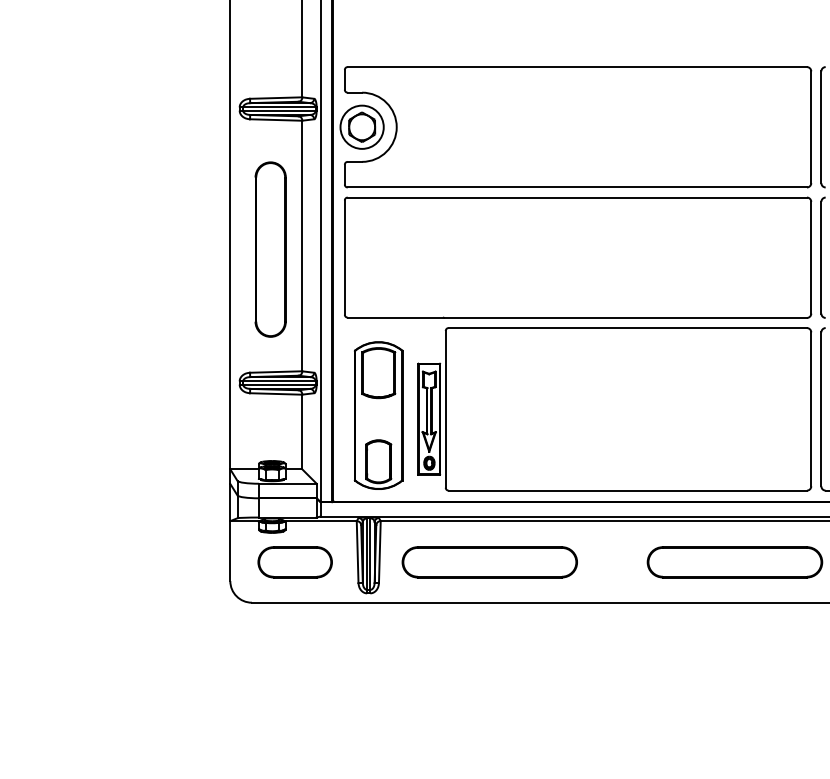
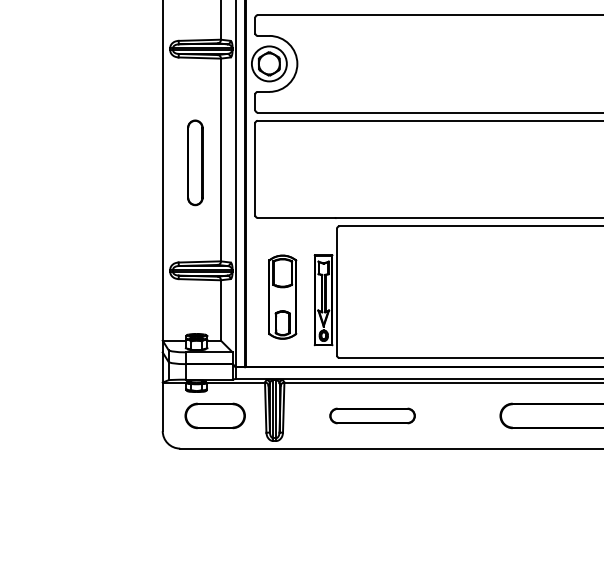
part: (270, 249) -> (195, 162), size x0.6
part: (378, 415) -> (282, 297), size x0.7
part: (489, 562) -> (372, 416), size x0.6

